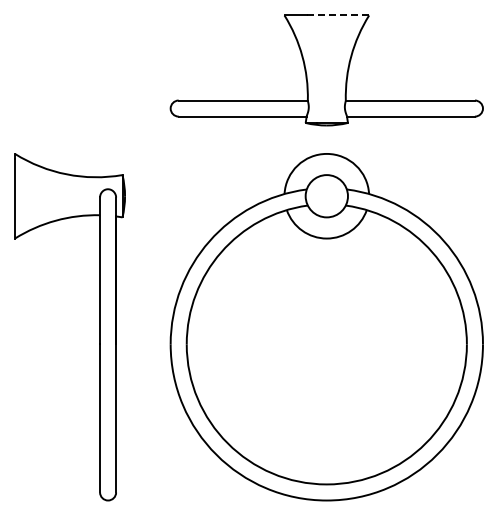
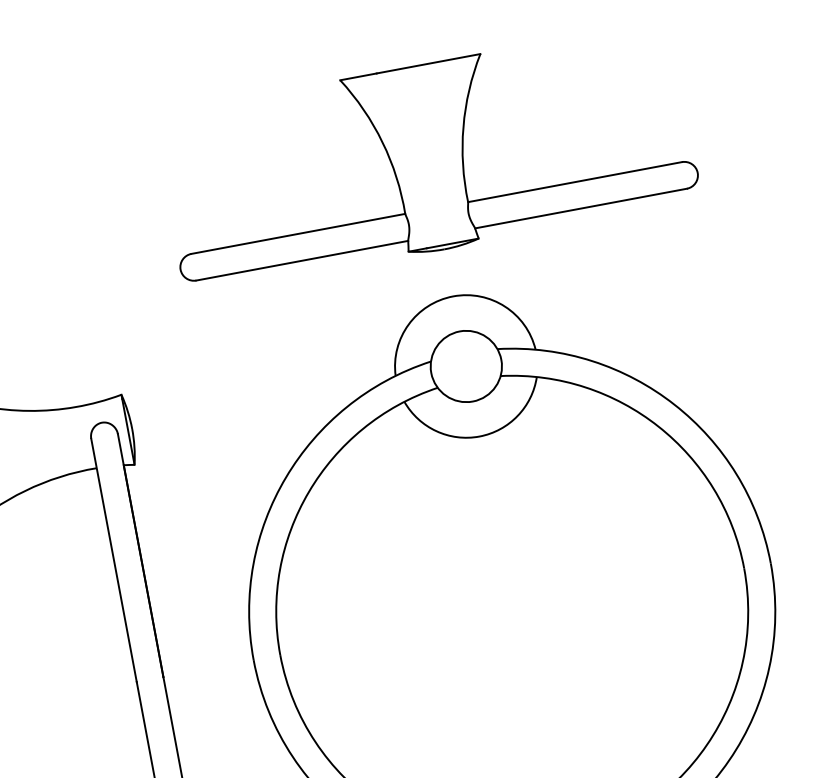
line: (338, 15) -> (429, 63), dashed -> solid

